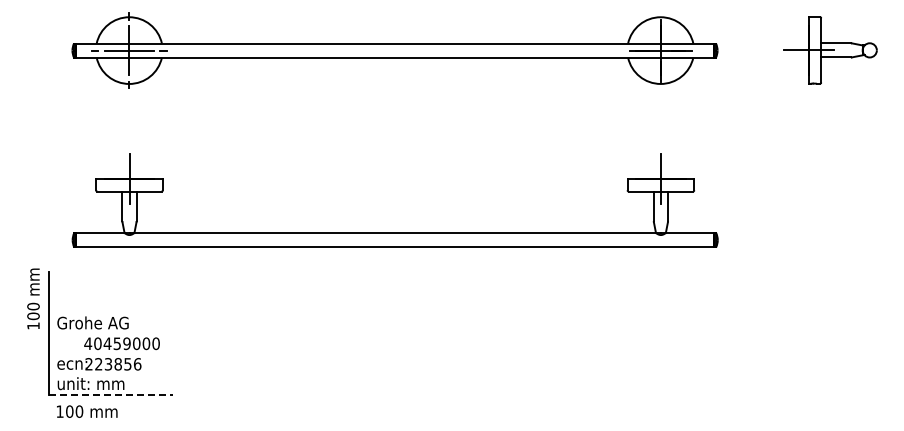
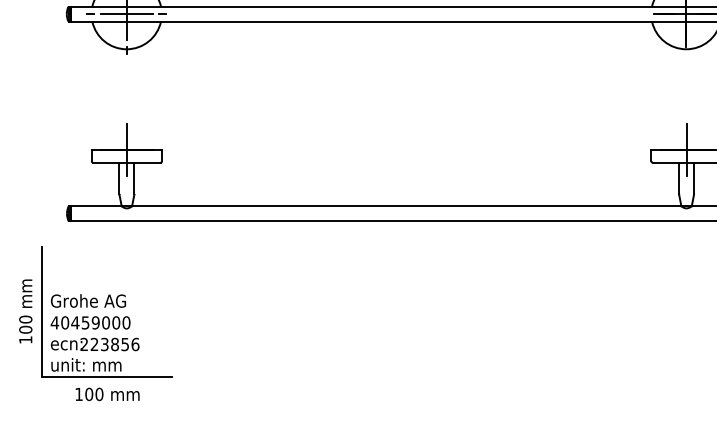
text: (33, 298) -> (25, 311), moved
text: (121, 343) -> (90, 322), moved
line: (110, 395) -> (106, 377), dashed -> solid
text: (87, 411) -> (107, 394), moved

